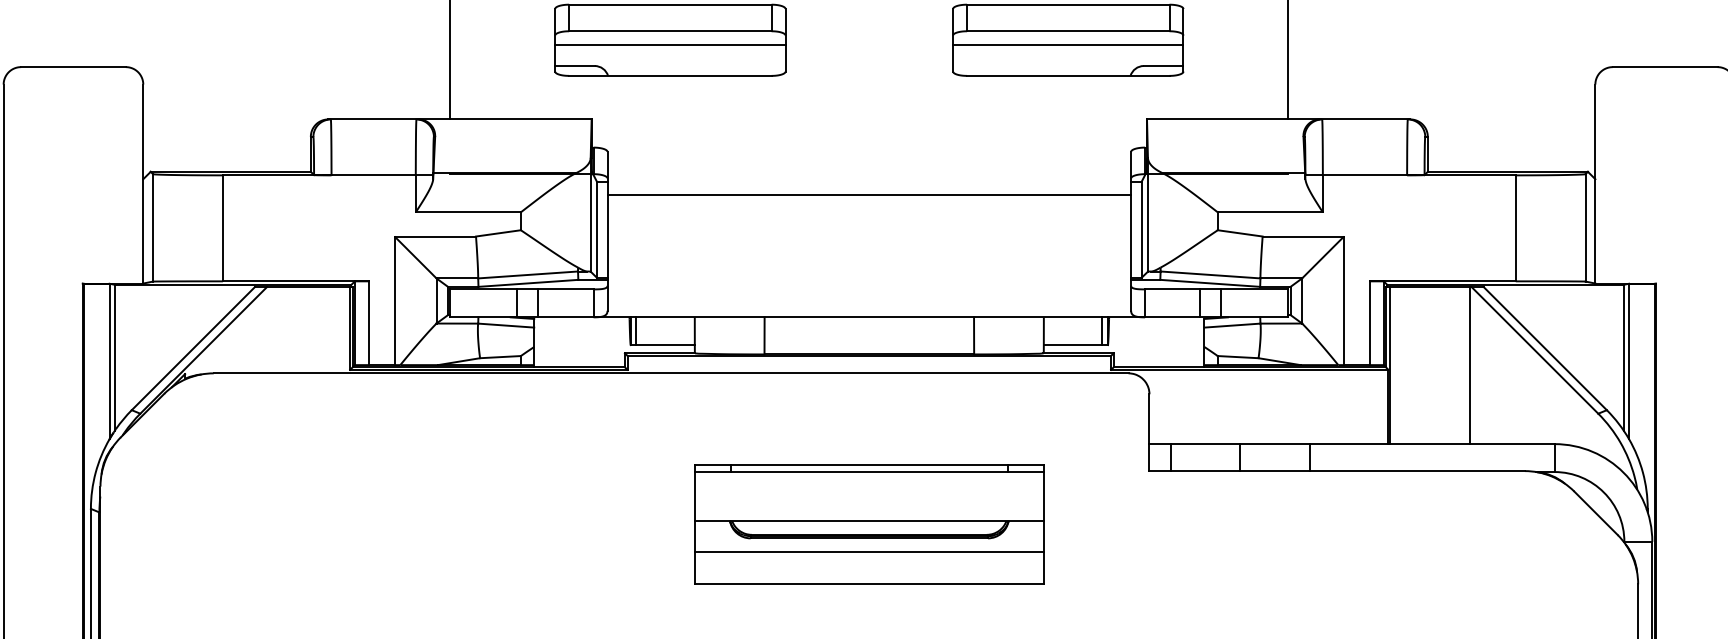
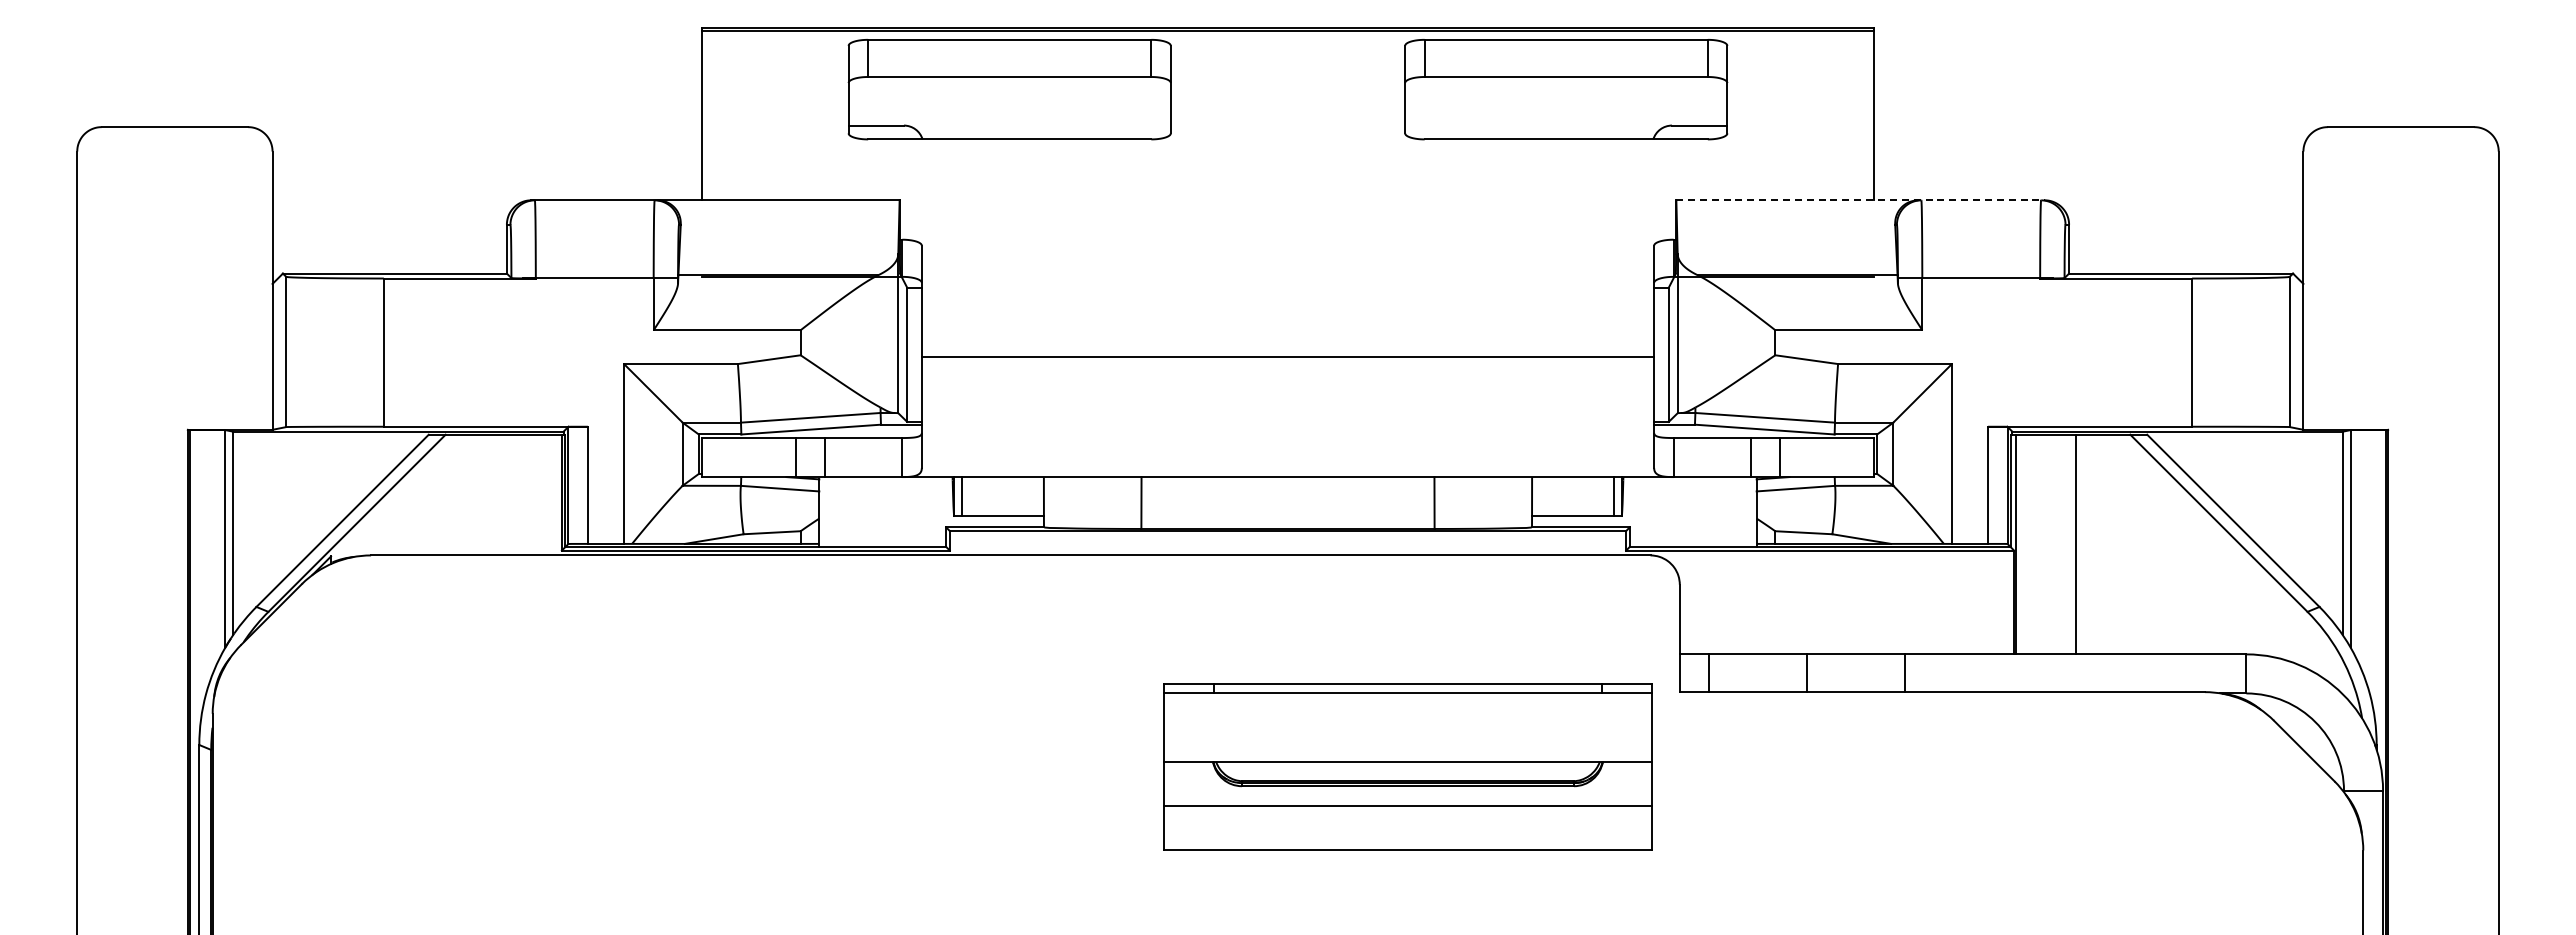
line: (670, 45) -> (1009, 96), removed
line: (1068, 45) -> (1566, 96), removed
line: (1278, 119) -> (1860, 200), solid -> dashed
line: (868, 194) -> (1287, 356), moved
line: (1469, 365) -> (2075, 544), moved
part: (868, 524) -> (1407, 766), moved

